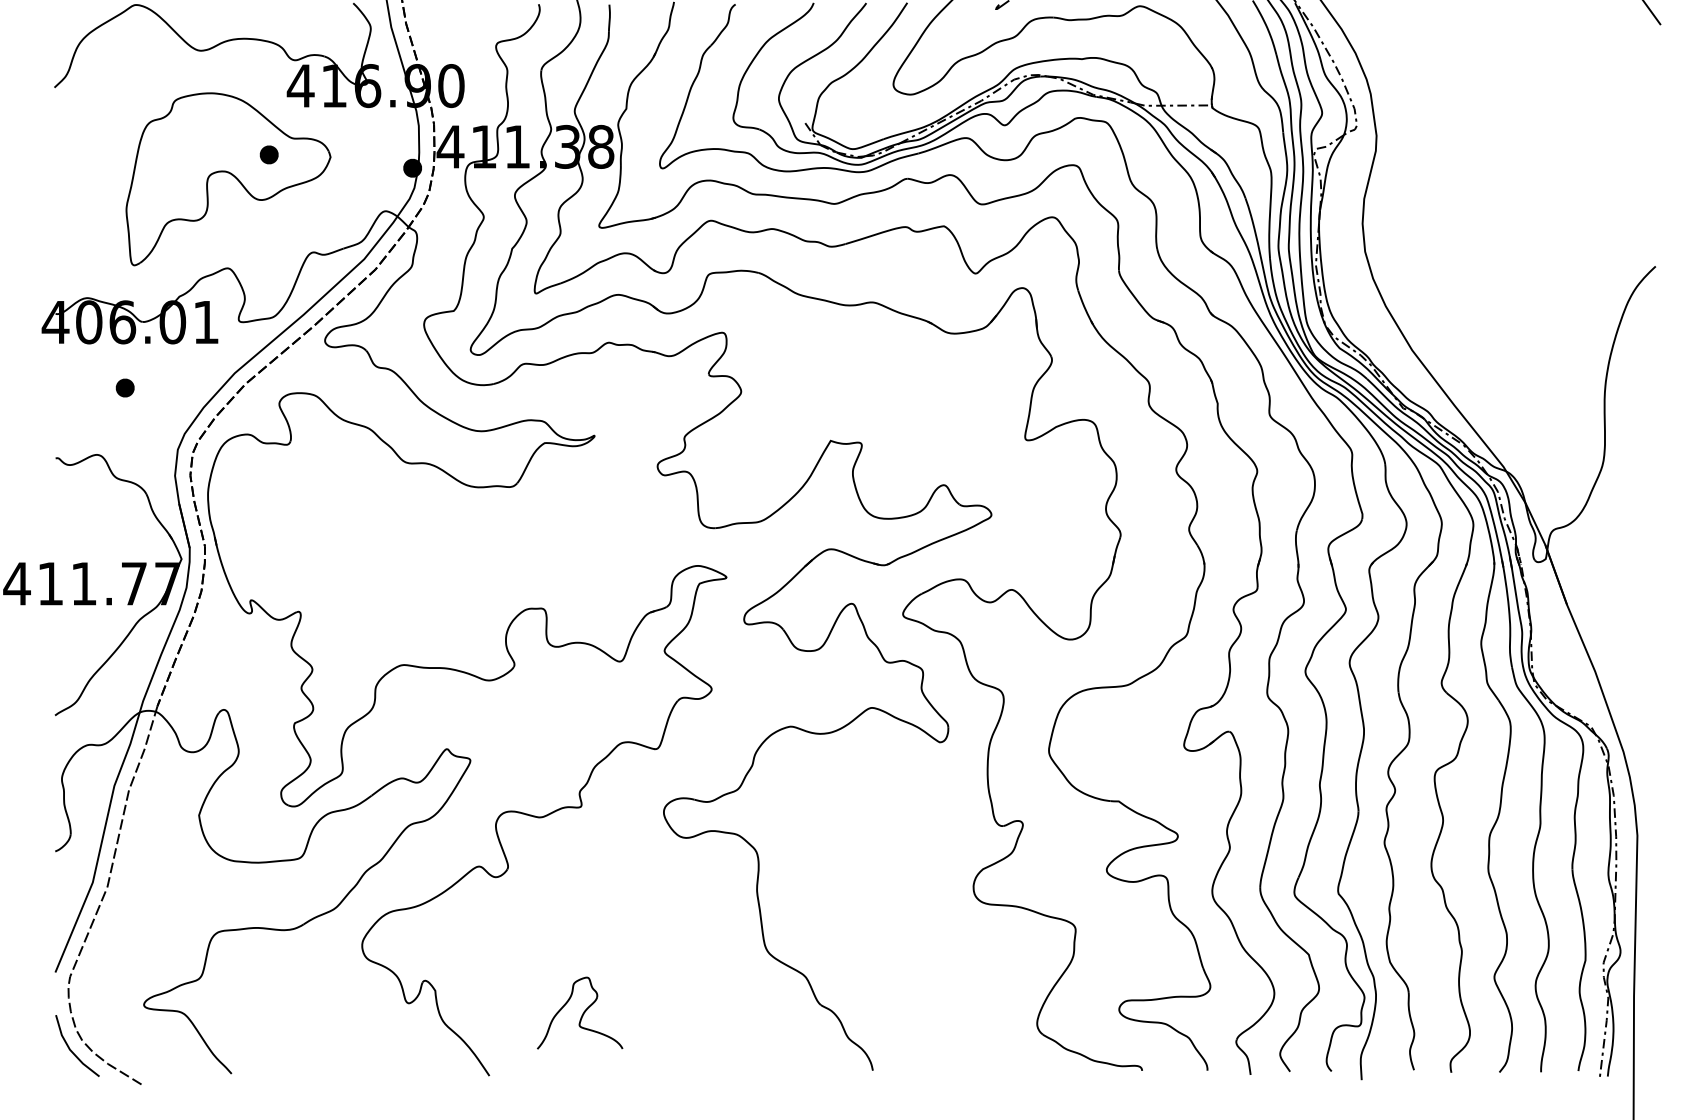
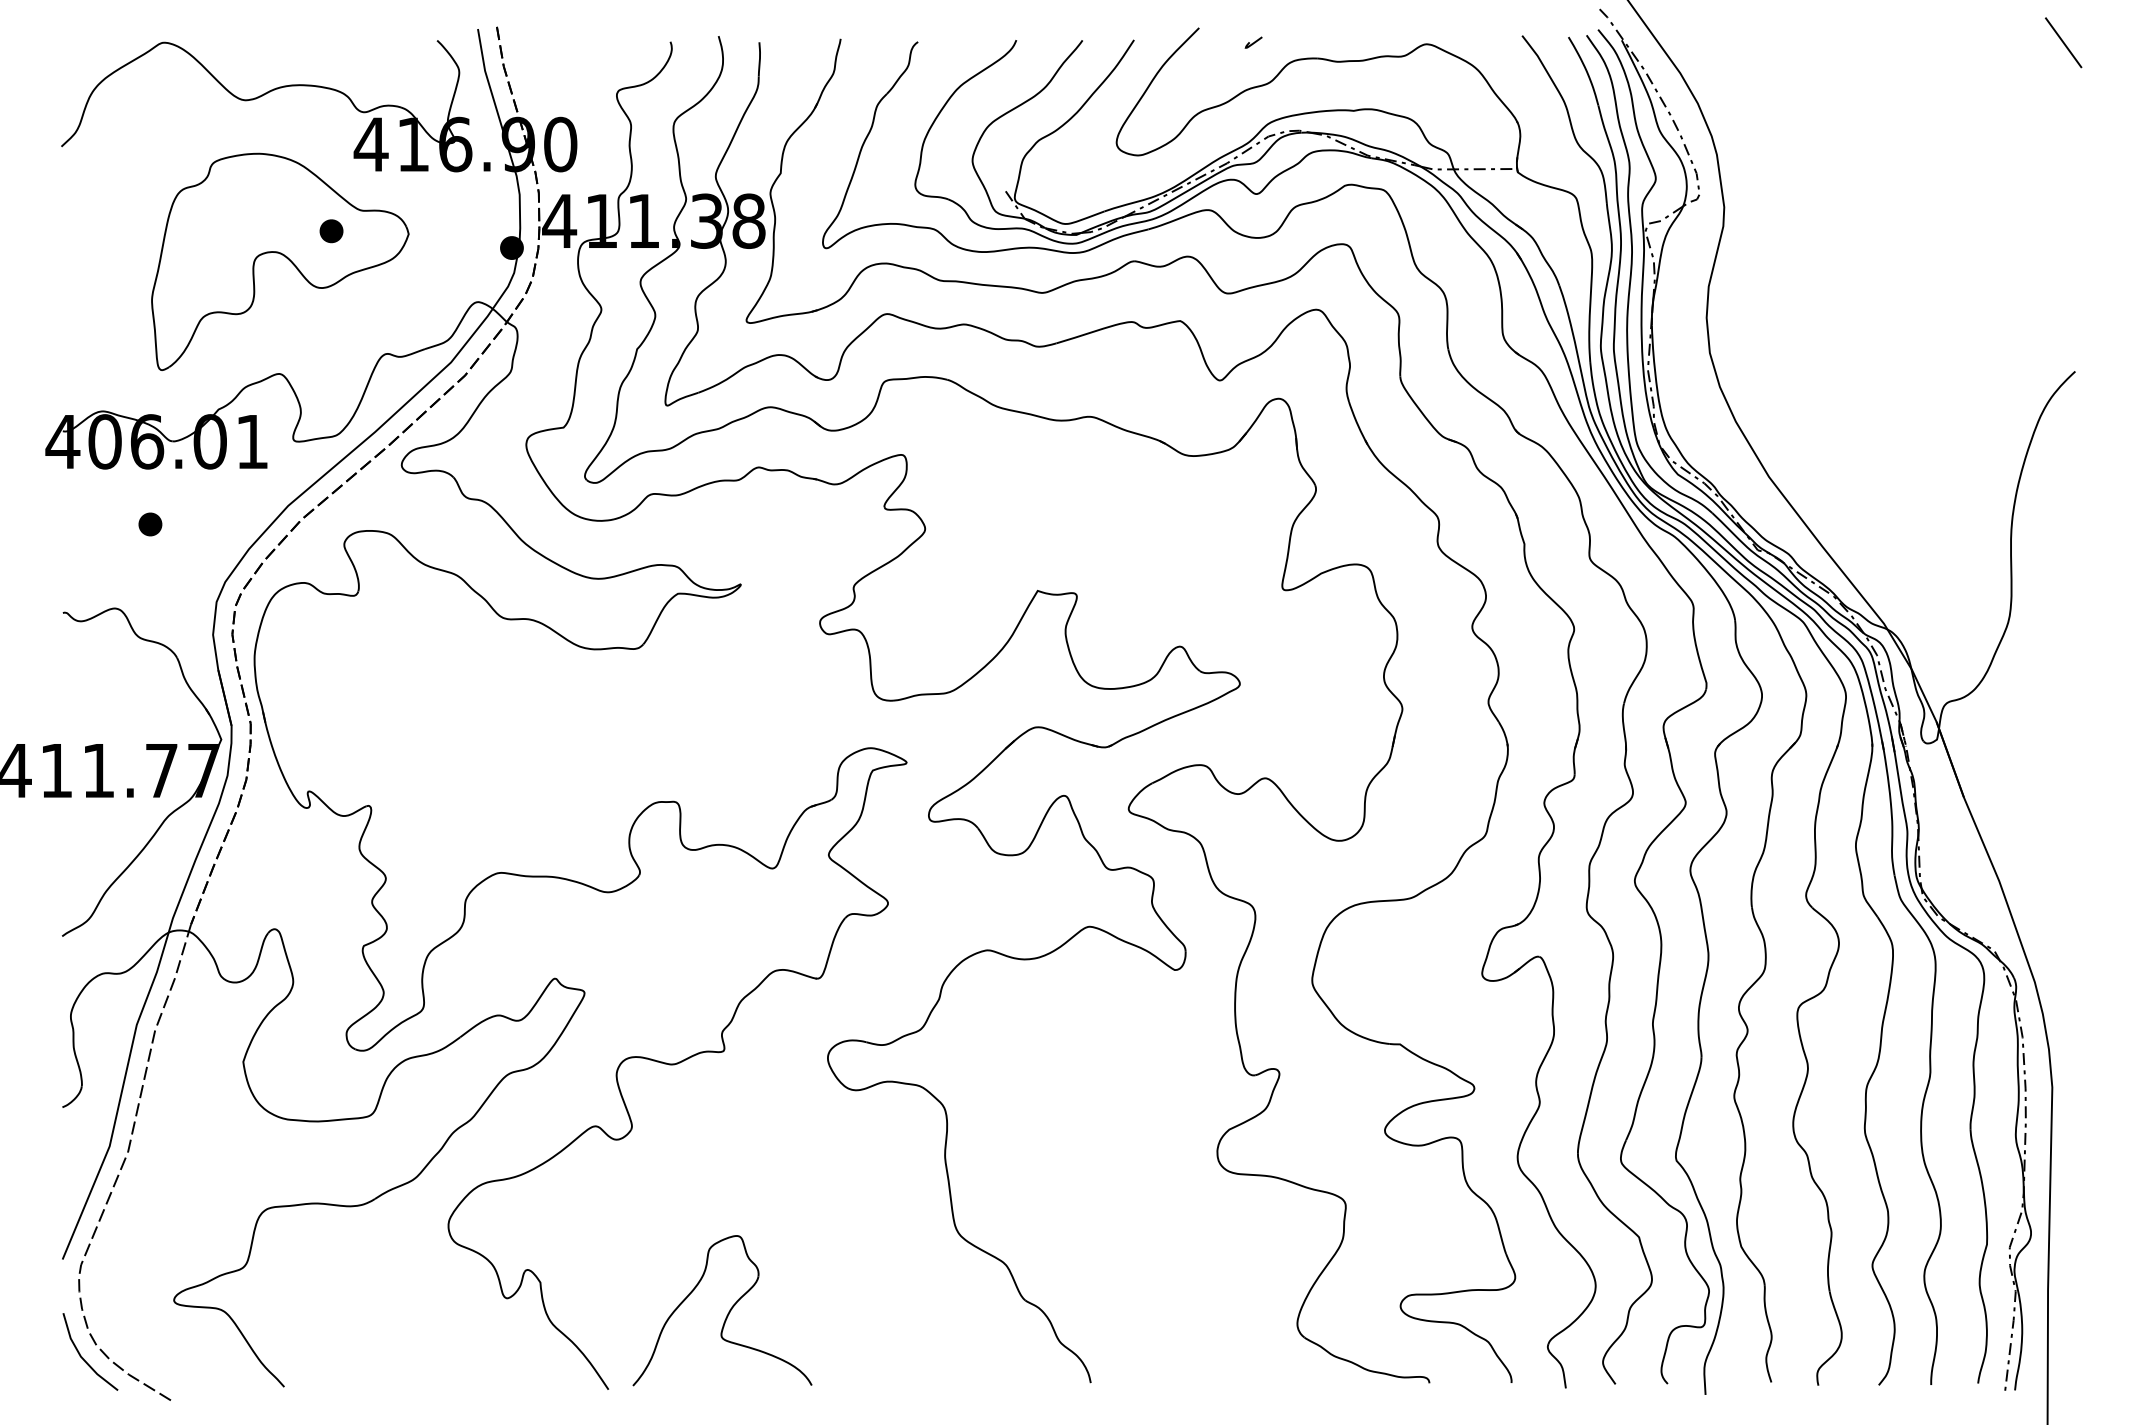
part: (580, 1013) -> (722, 1310), size x1.67

